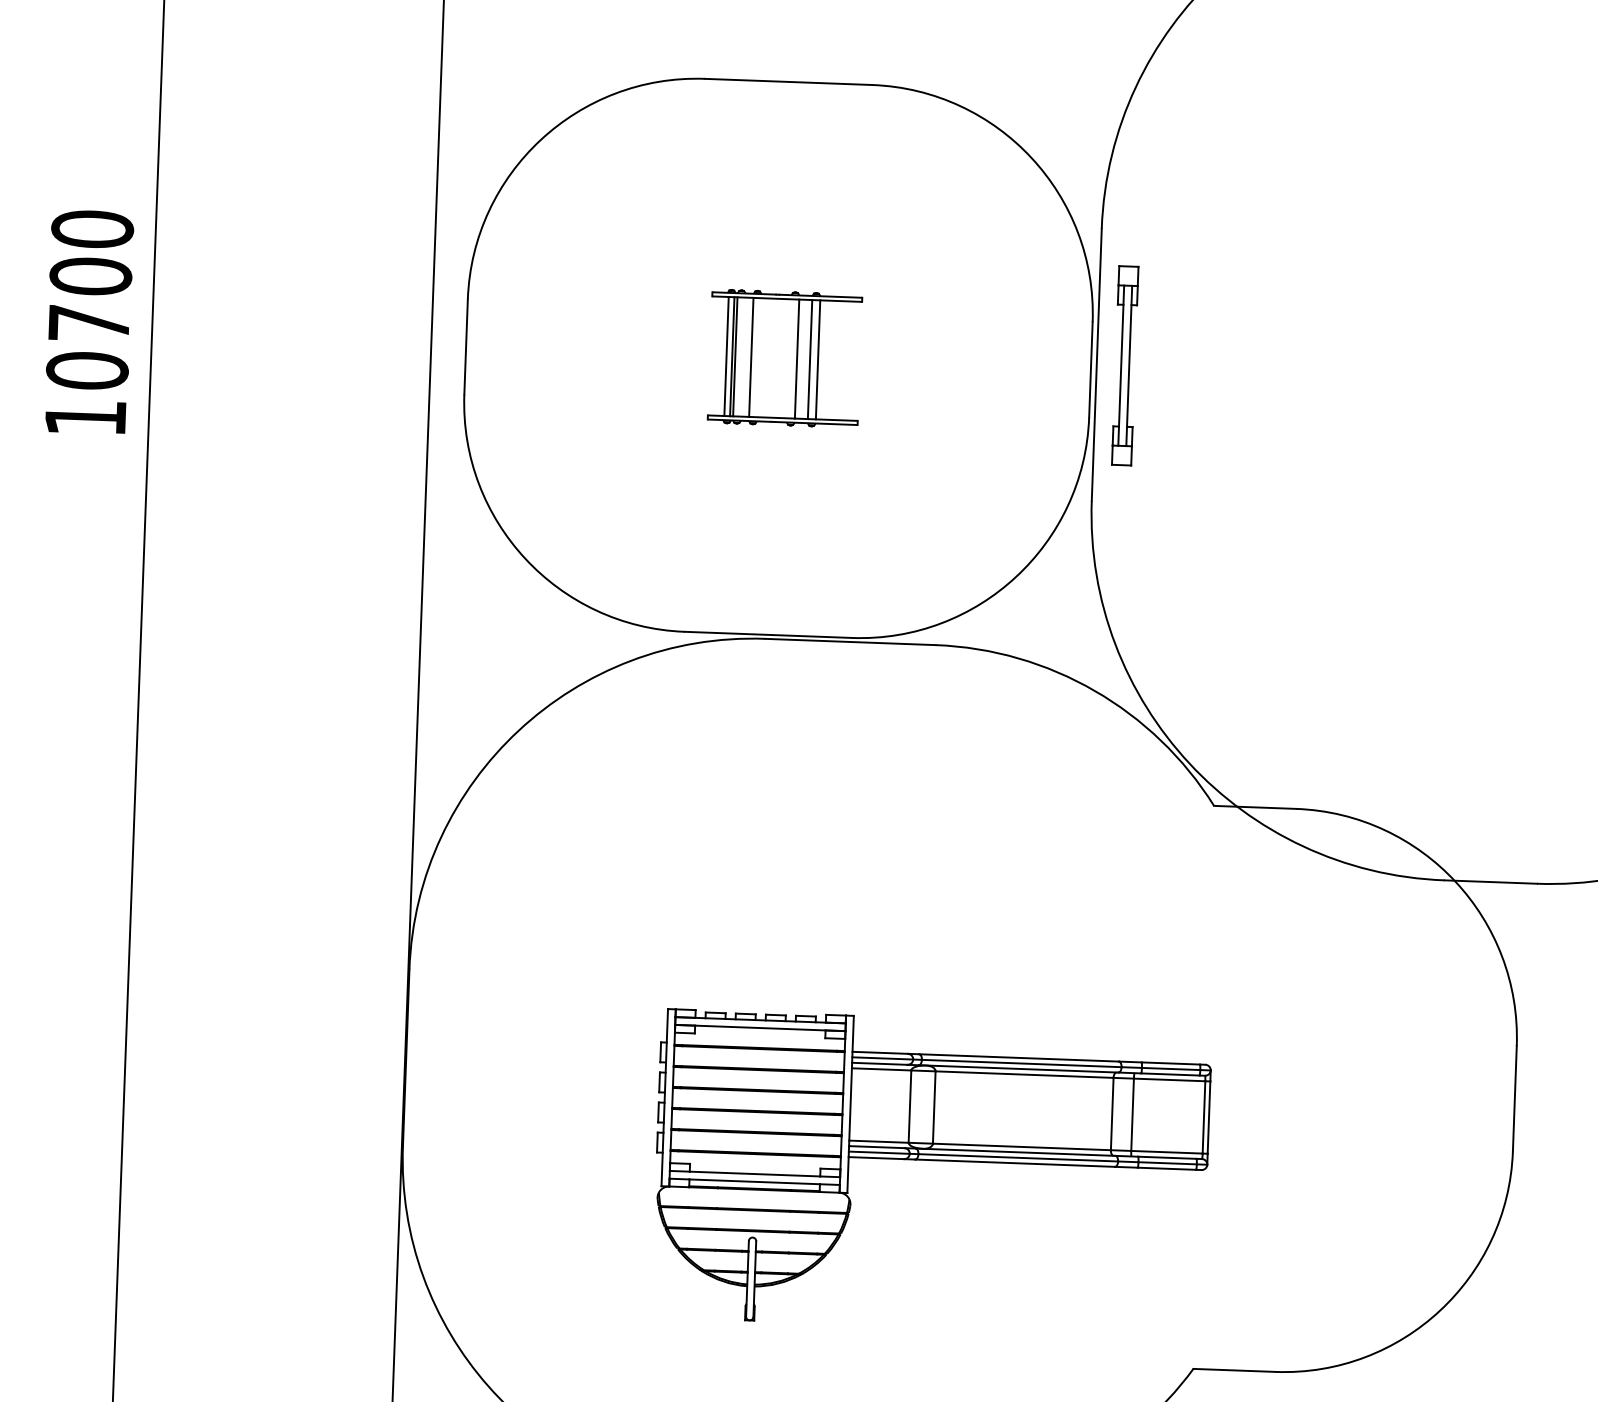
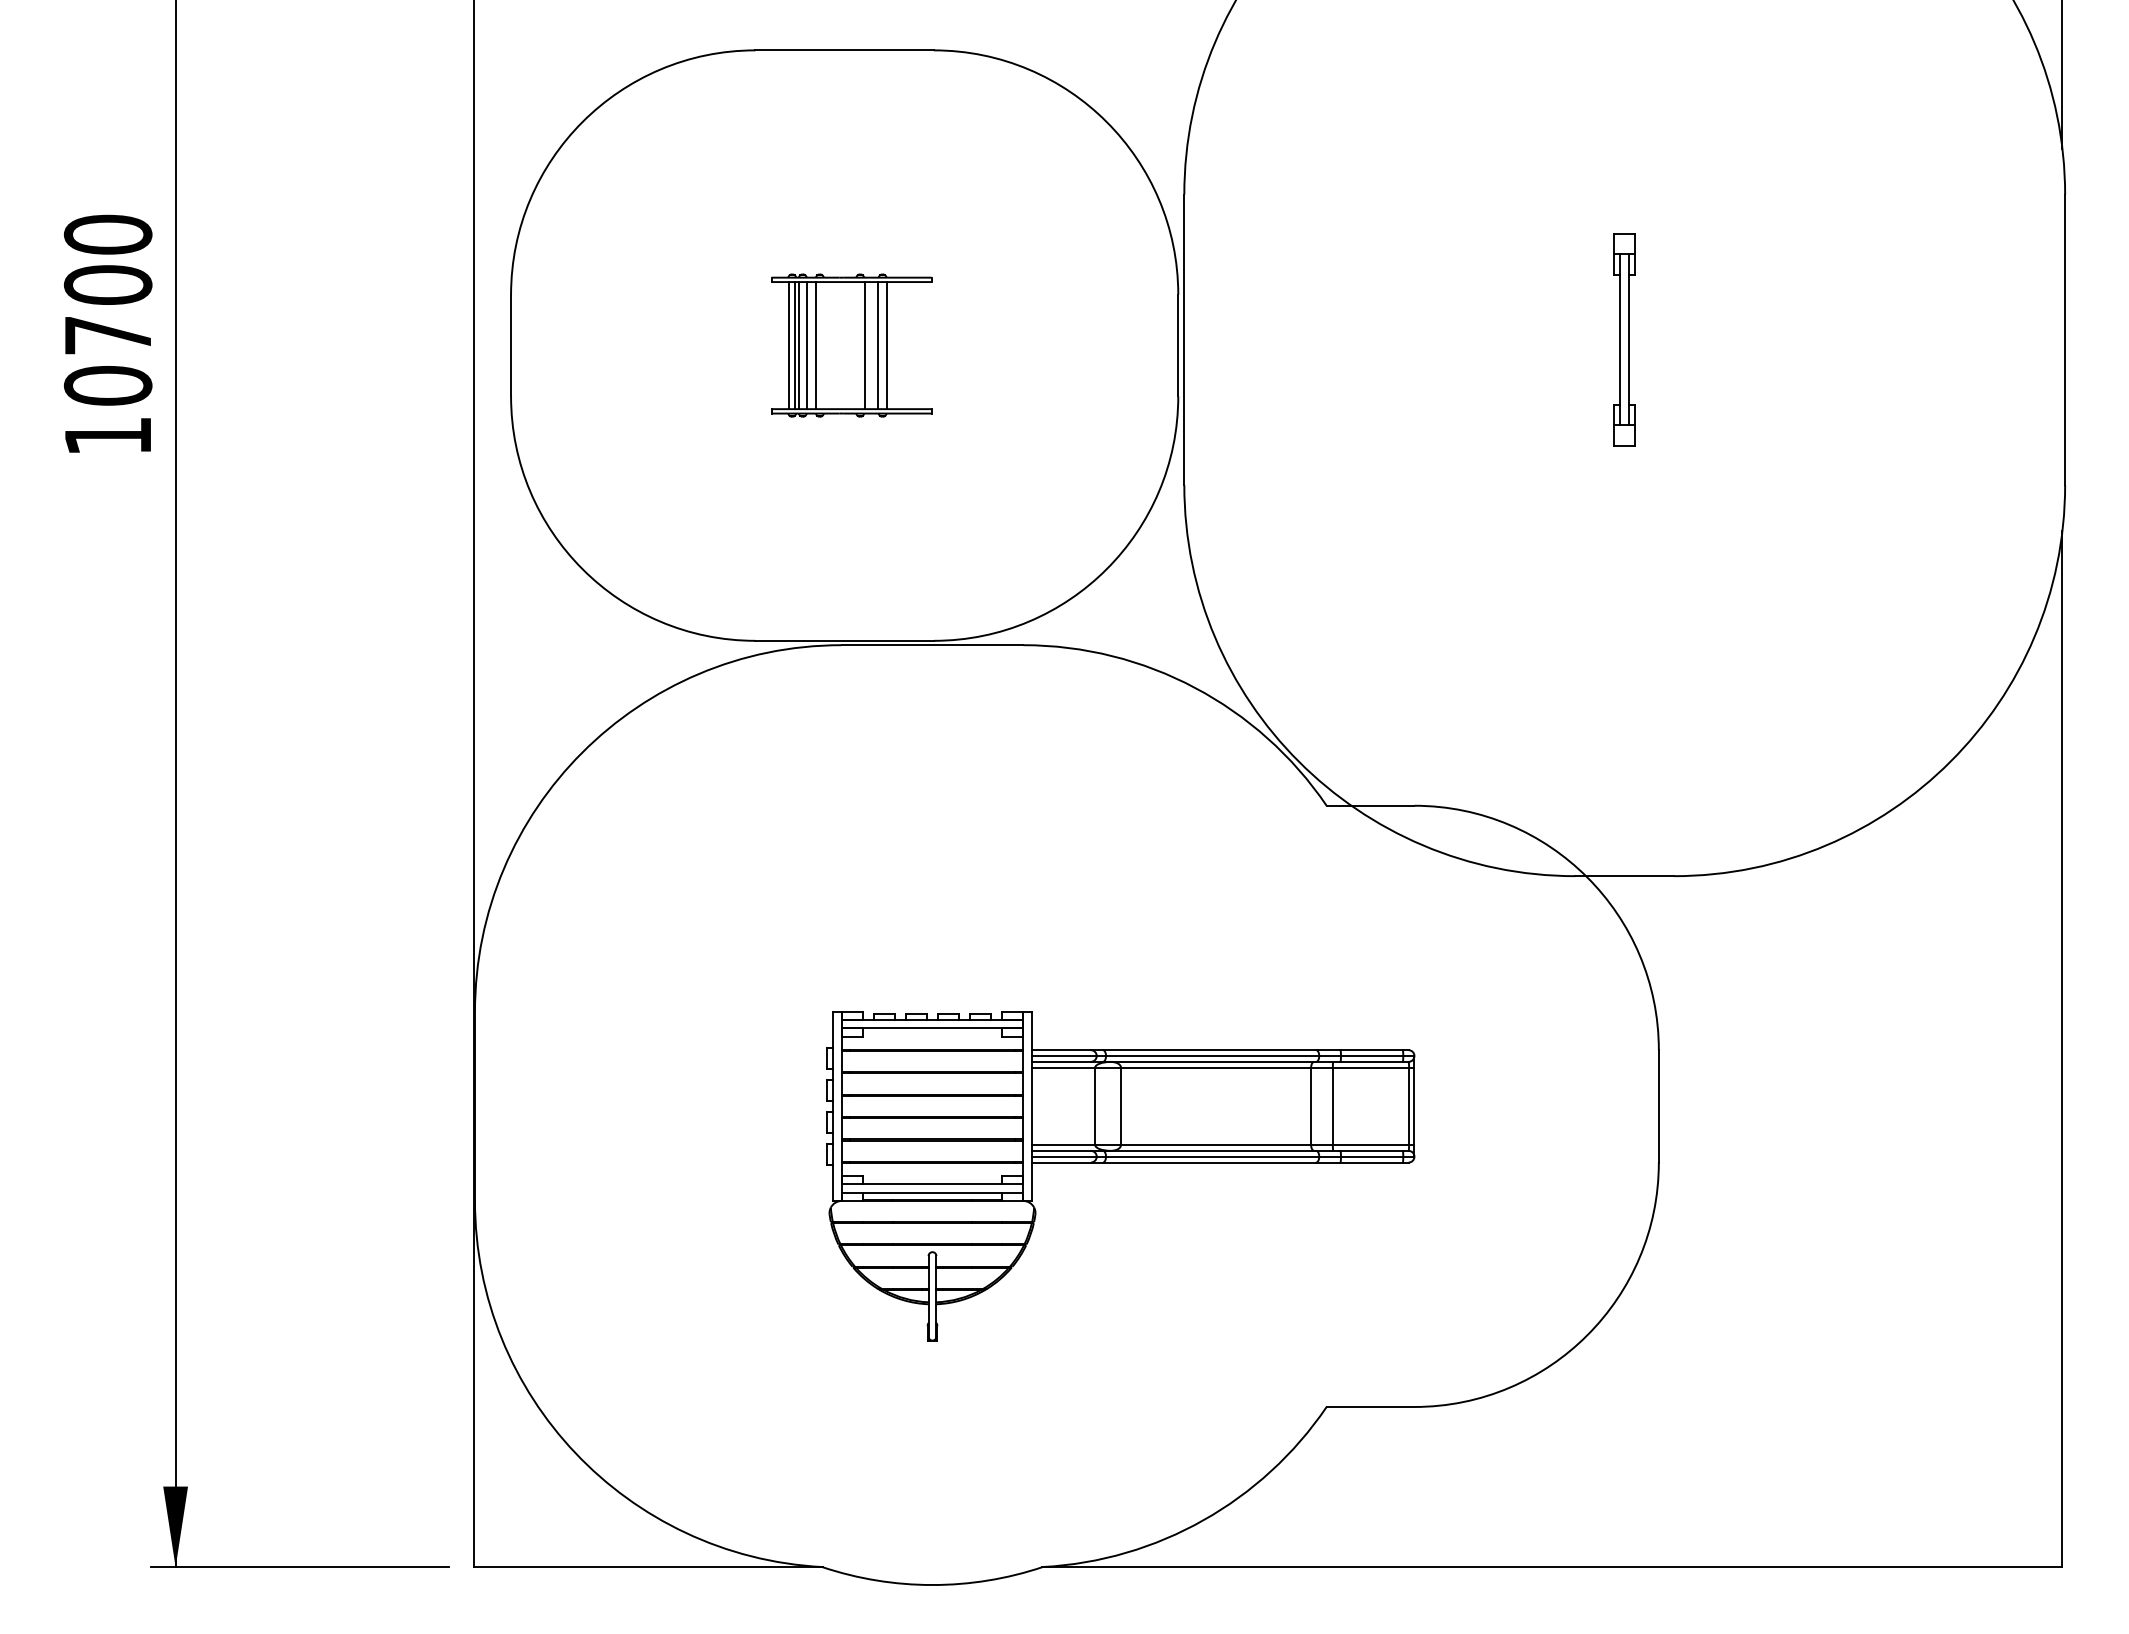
line: (743, 357) -> (807, 345), added
part: (1125, 365) -> (1624, 339), moved
part: (931, 1161) -> (1120, 1163), moved

